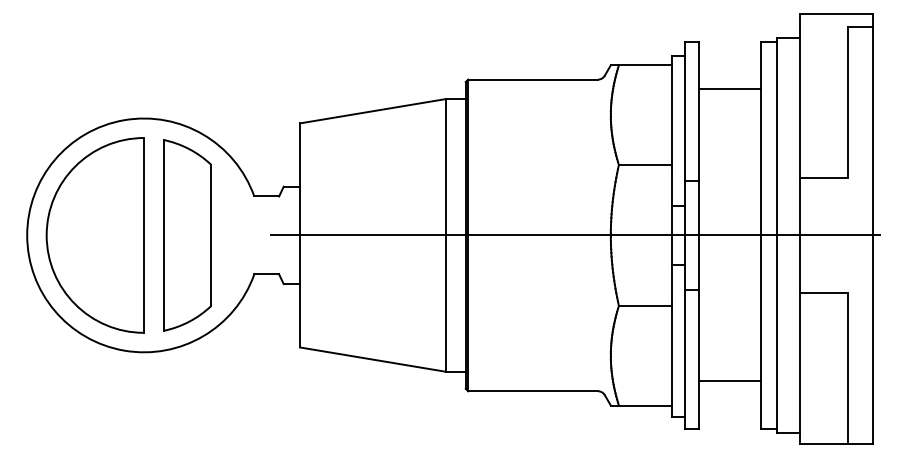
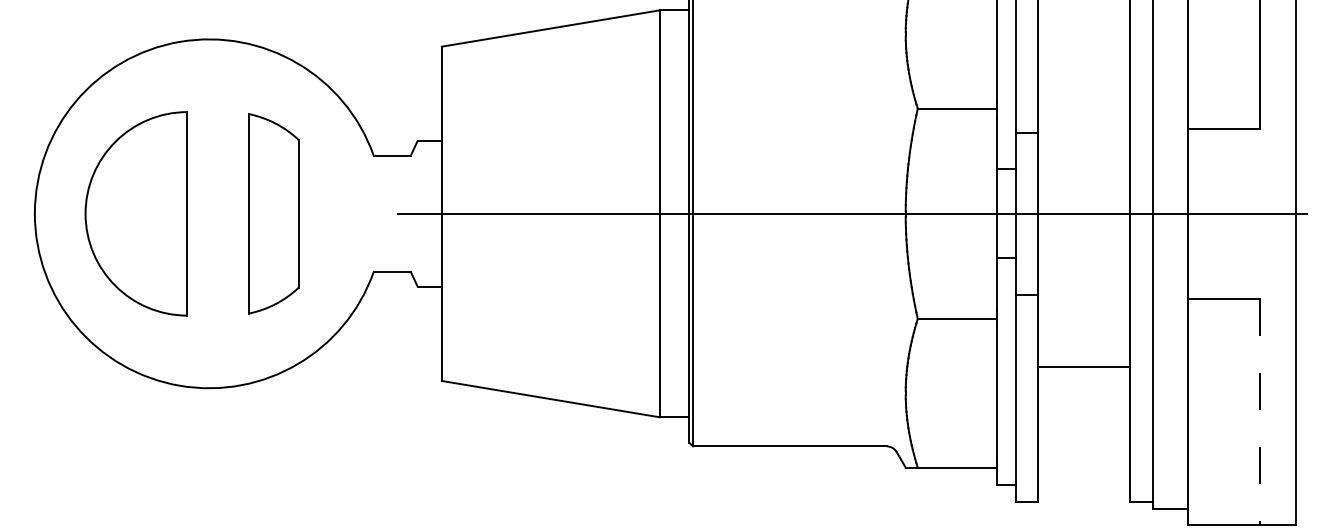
part: (94, 235) -> (135, 213), size x0.7
part: (187, 235) -> (274, 213), size x0.7
line: (848, 368) -> (1260, 412), solid -> dashed
line: (730, 381) -> (1084, 367), moved

